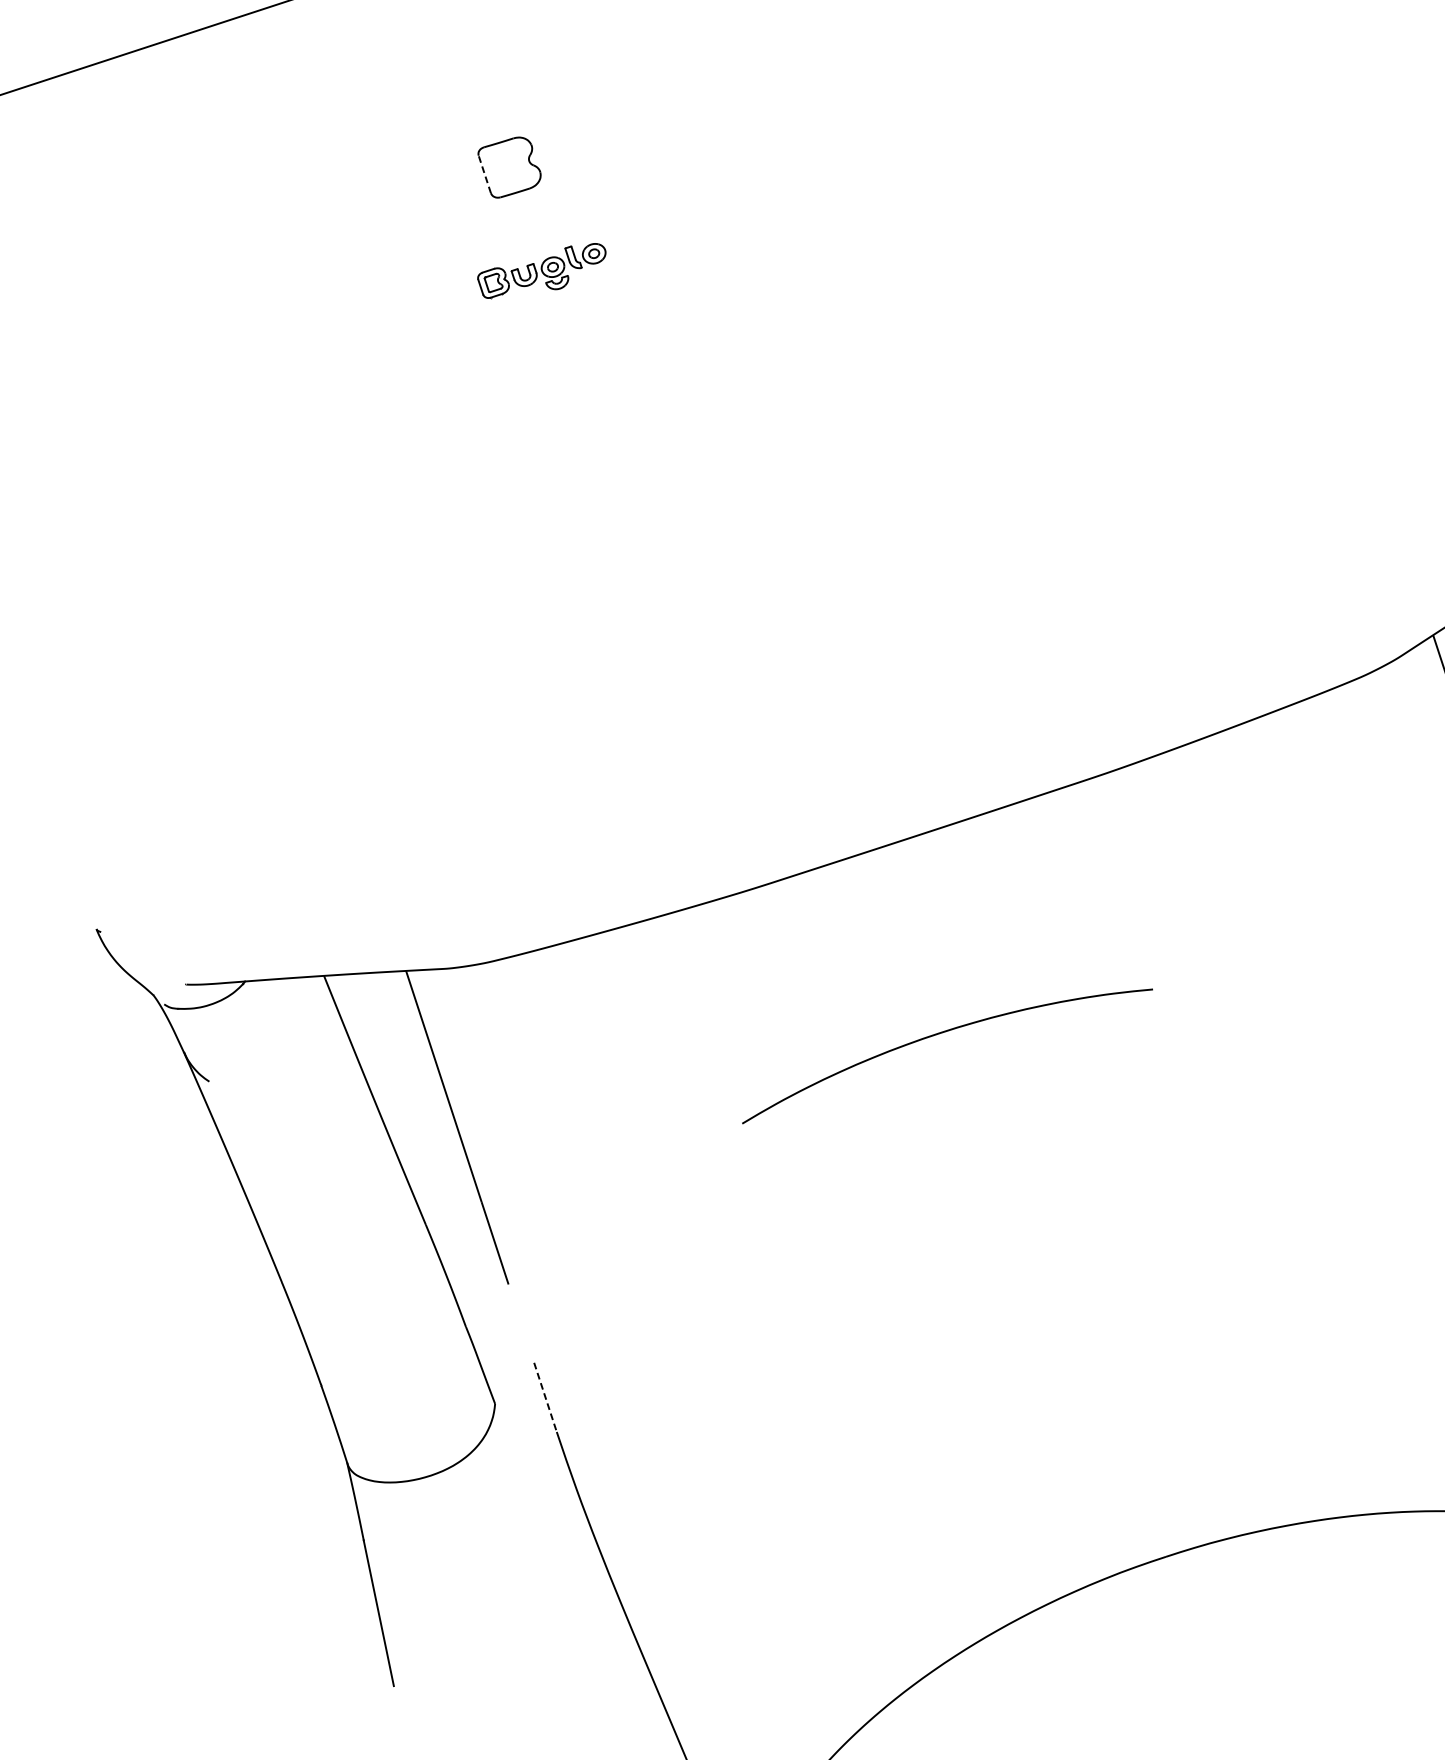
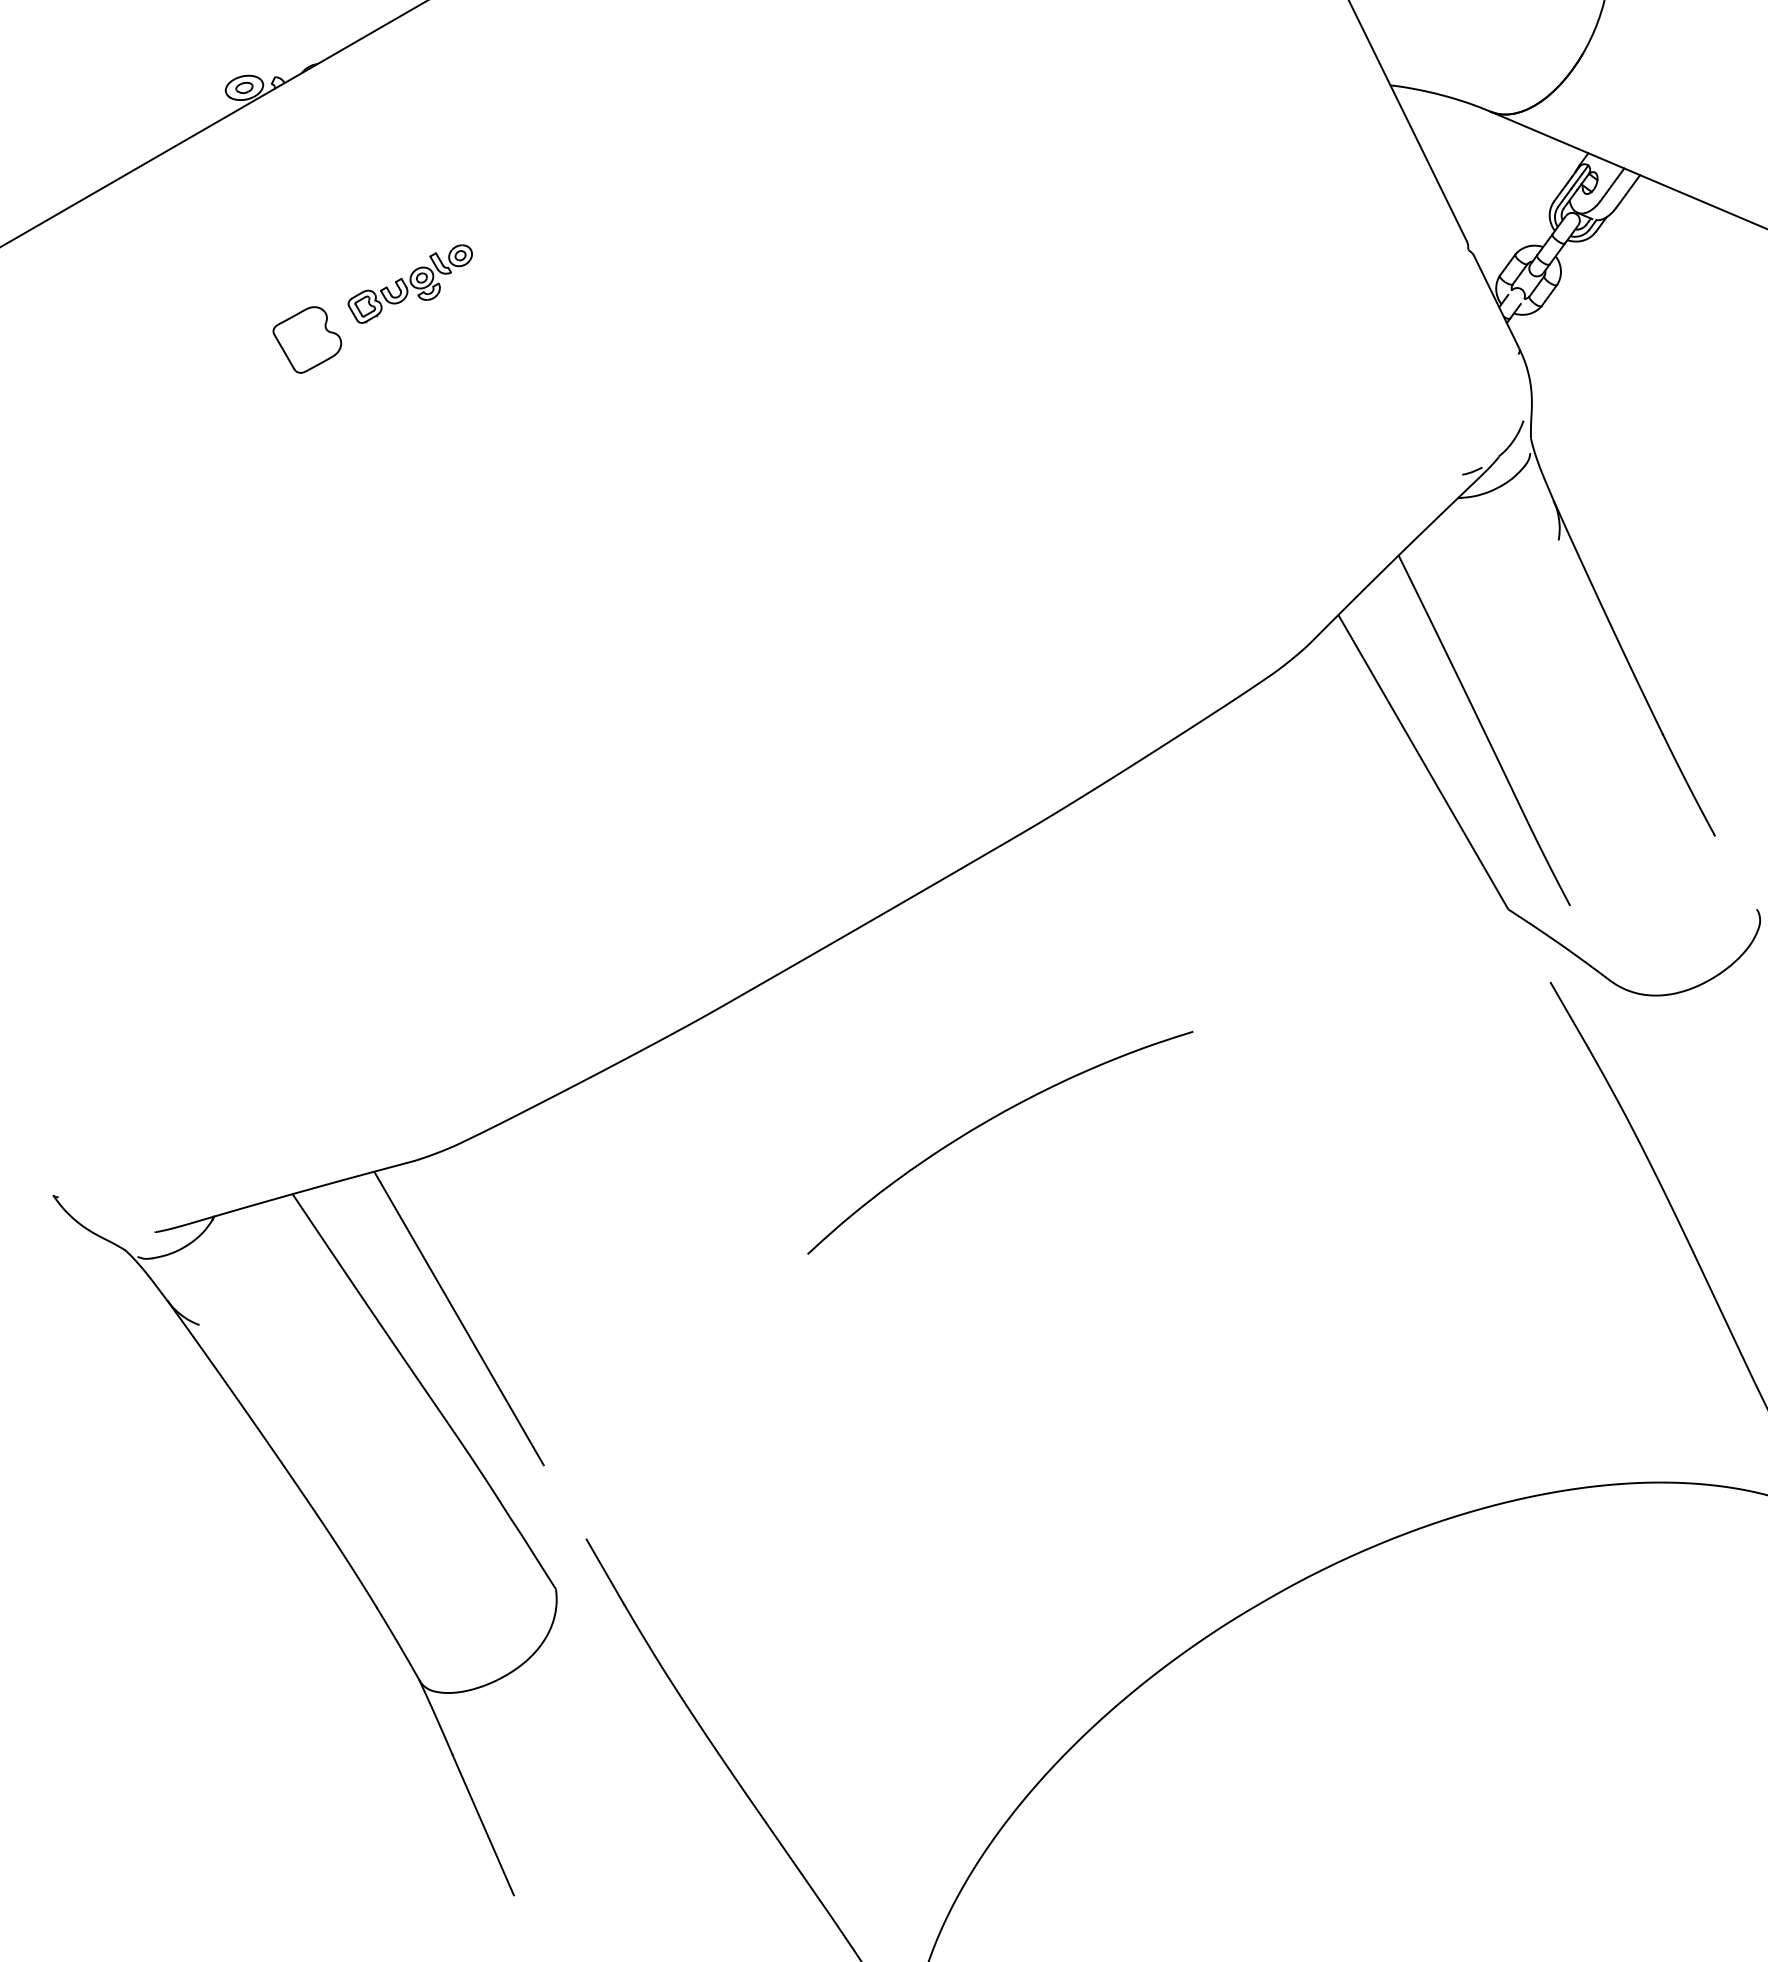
line: (484, 173) -> (284, 351), dashed -> solid
part: (540, 269) -> (409, 283), moved
curve: (941, 1033) -> (989, 1121), moved
line: (545, 1397) -> (605, 1572), dashed -> solid

